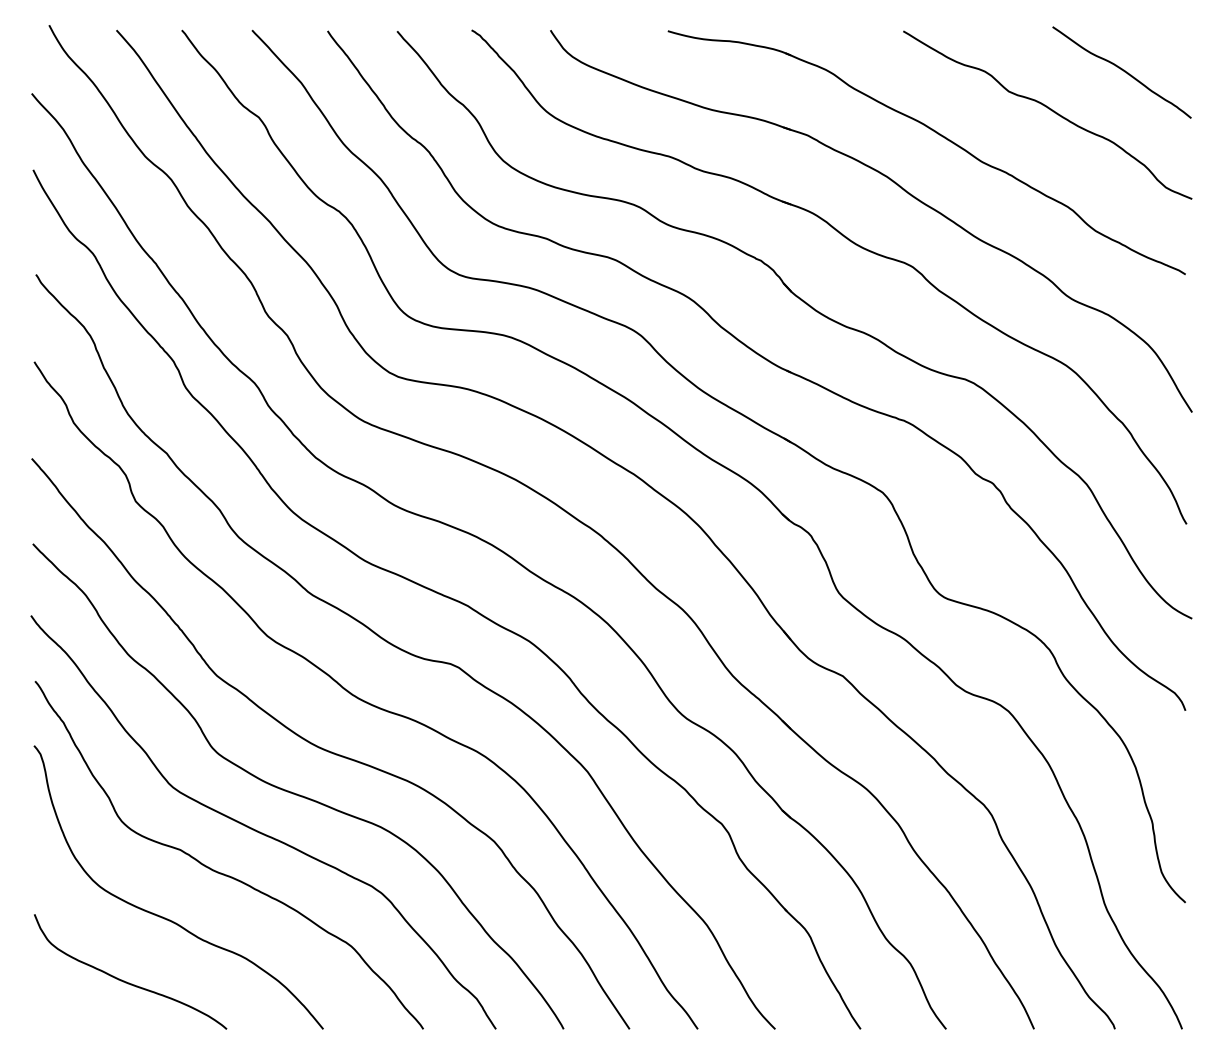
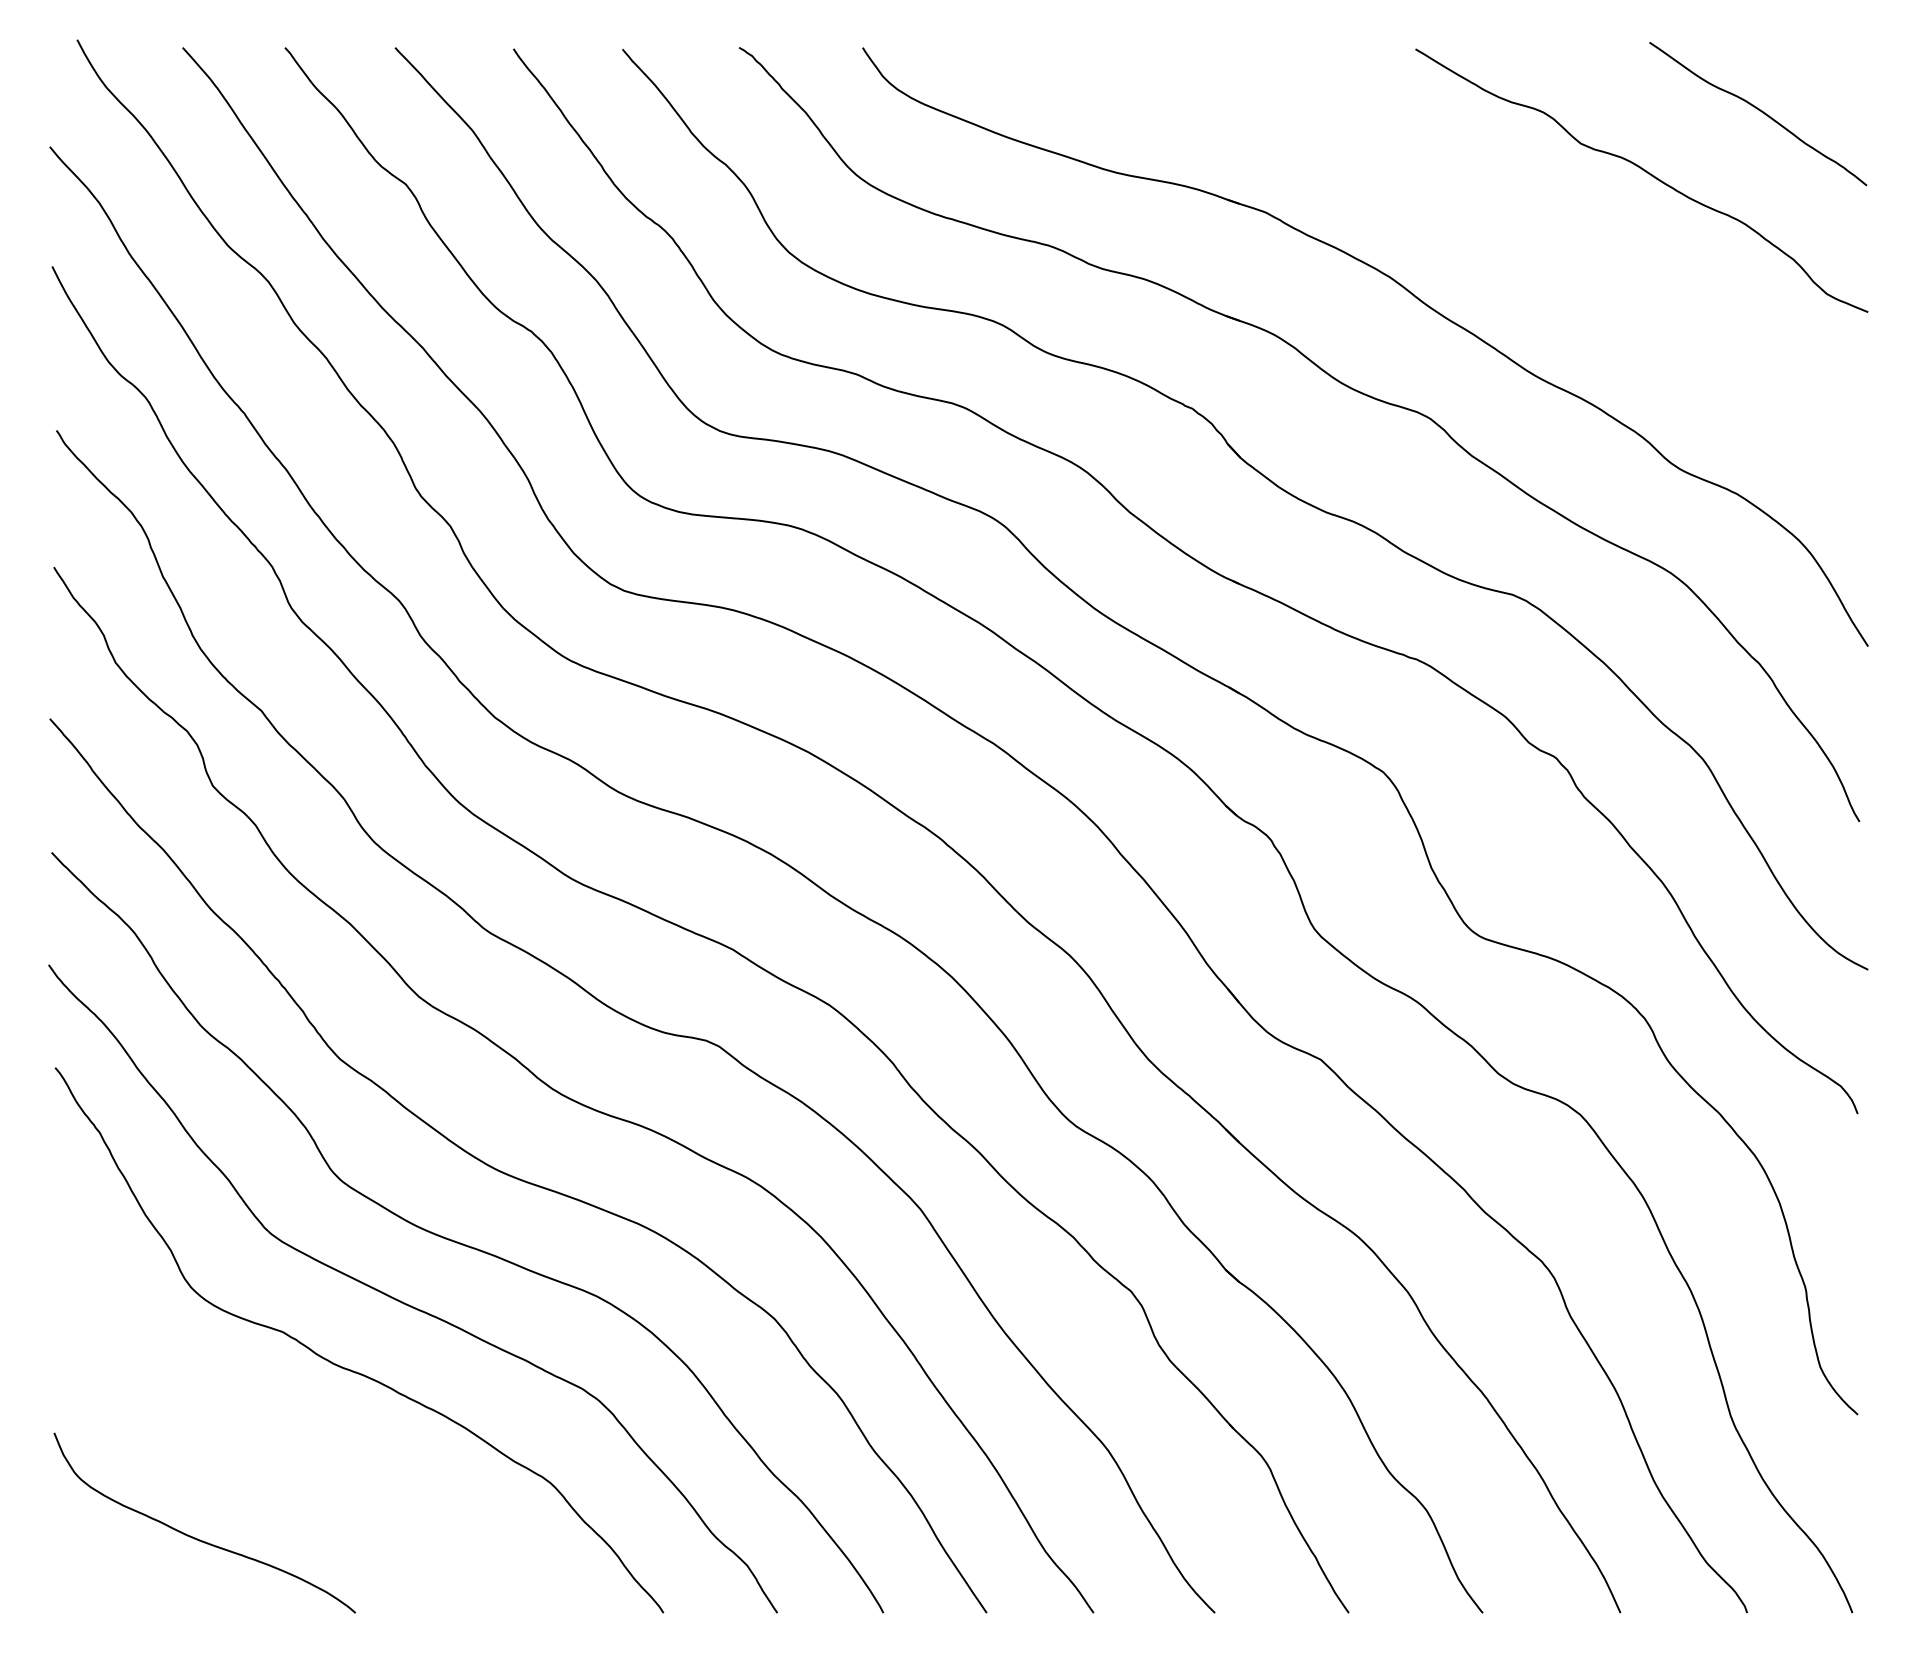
part: (937, 134) -> (1469, 211), removed
curve: (165, 917) -> (259, 1437), removed

